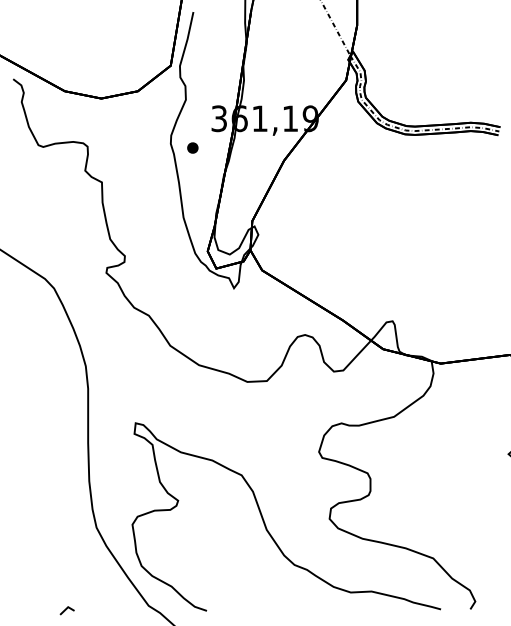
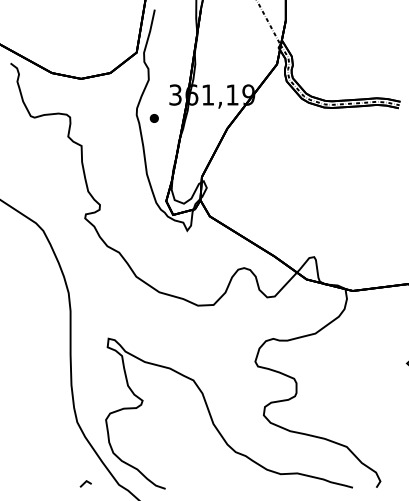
line: (66, 610) -> (85, 483), moved

